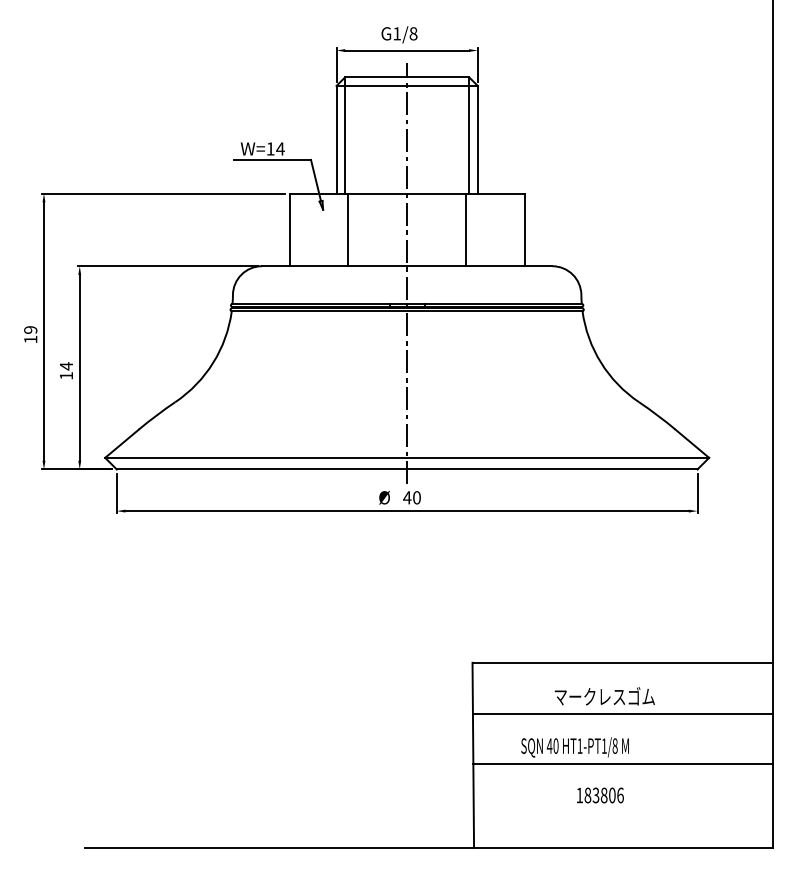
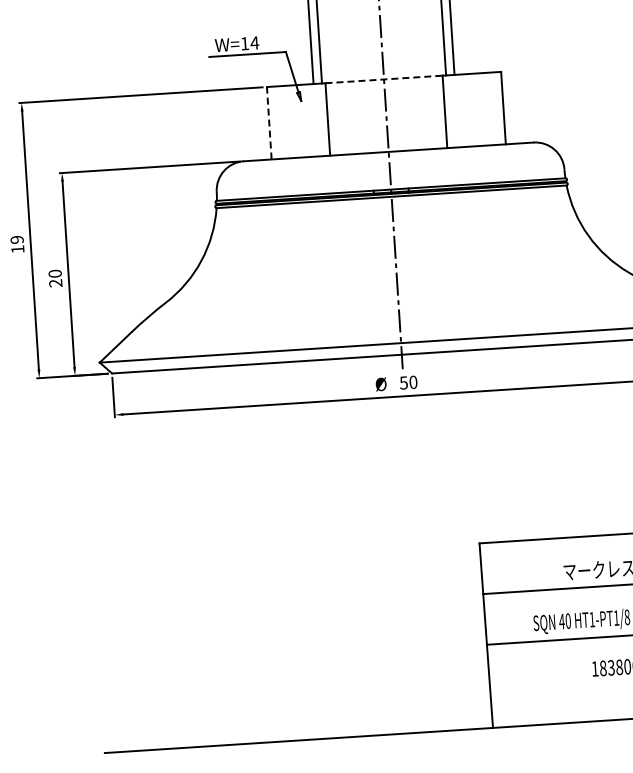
line: (407, 193) -> (384, 79), solid -> dashed
line: (289, 229) -> (268, 122), solid -> dashed
text: (66, 370) -> (55, 277), 14 -> 20
text: (407, 497) -> (403, 382), 40 -> 50

